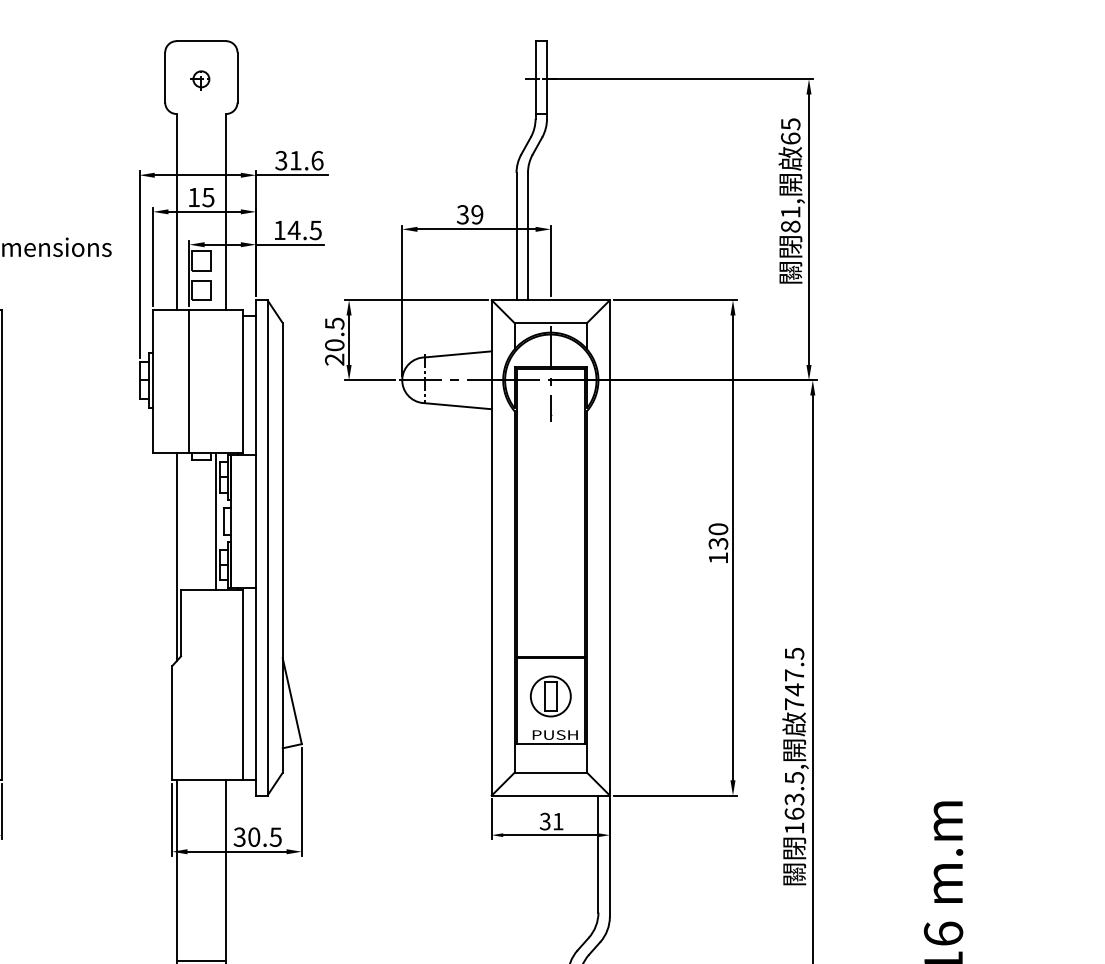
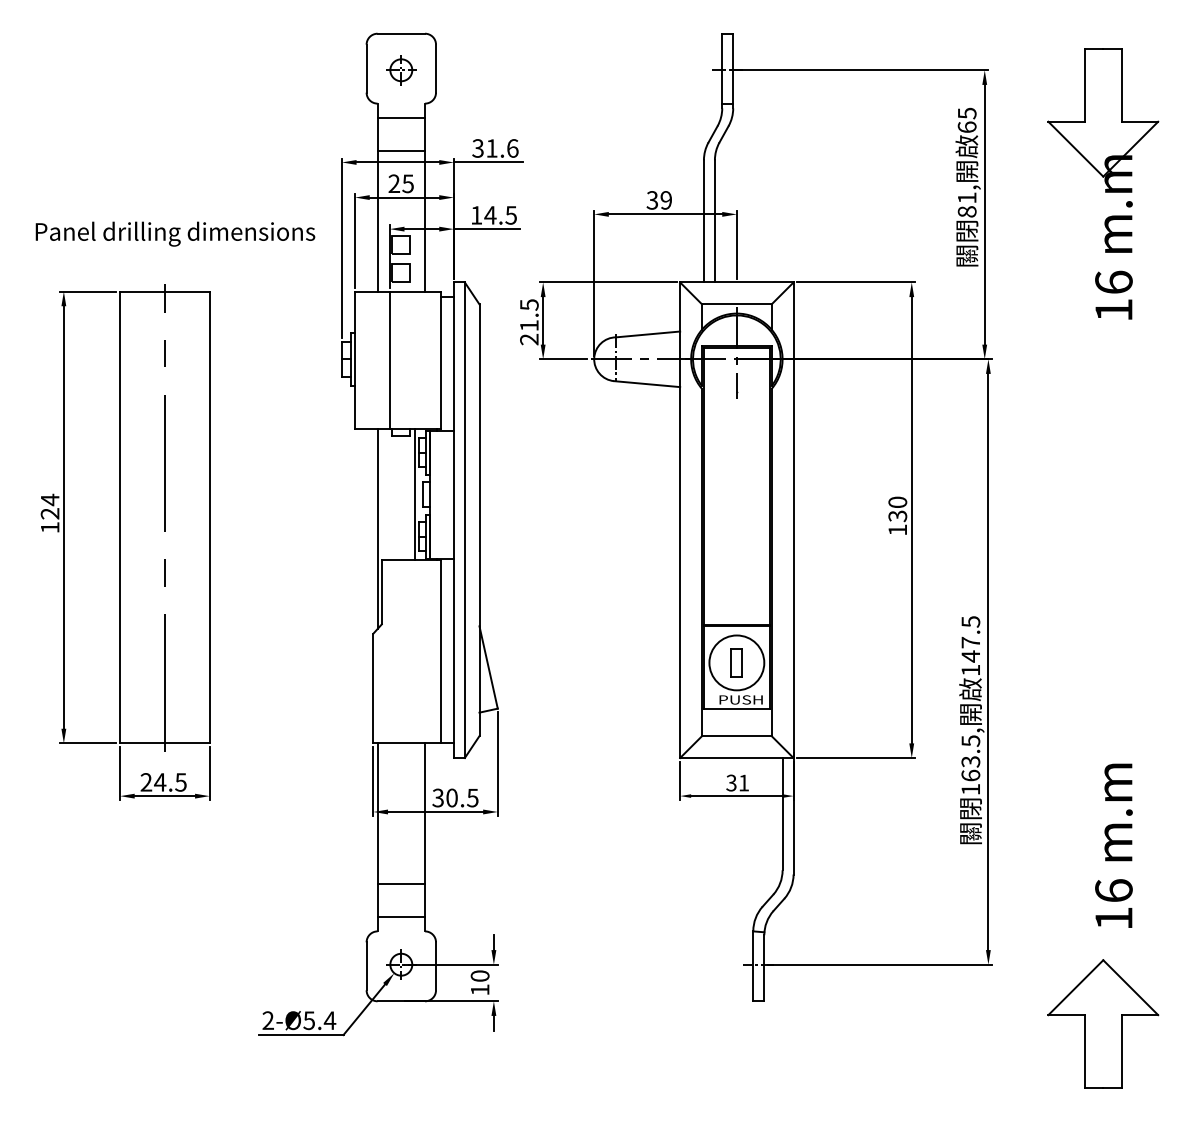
part: (201, 79) -> (401, 70), size x1.43
line: (201, 128) -> (401, 117), added
line: (201, 162) -> (401, 150), added
text: (194, 197) -> (394, 183), 15 -> 25
part: (932, 197) -> (1103, 183), added
text: (334, 345) -> (529, 325), 20.5 -> 21.5
circle: (550, 696) -> (736, 662), size x1.43
text: (794, 703) -> (970, 669), 747.5 -> 147.5
line: (201, 927) -> (401, 884), added

